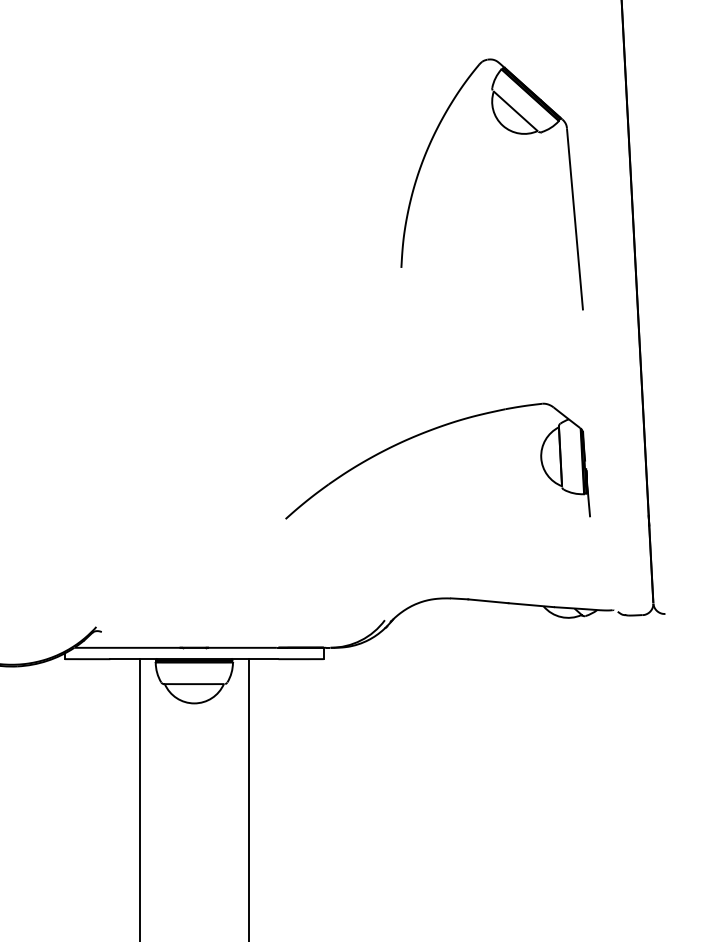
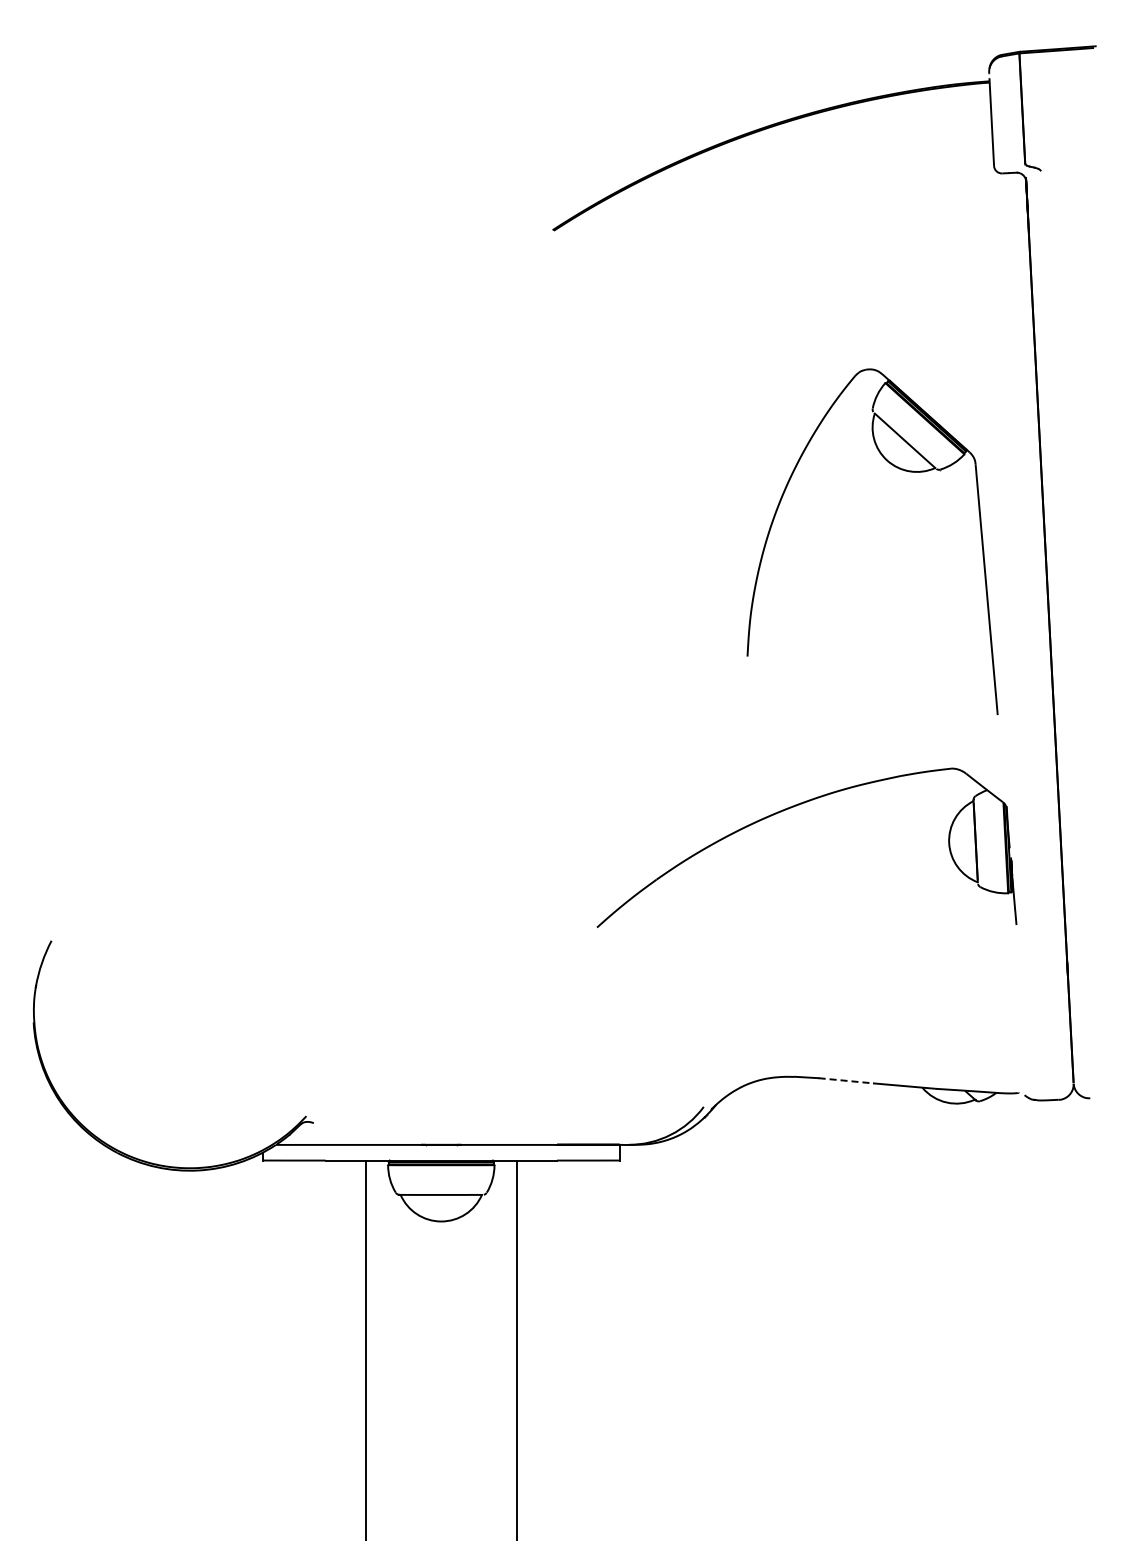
part: (513, 132) -> (901, 470), moved
part: (426, 432) -> (791, 808), moved
line: (488, 601) -> (846, 1080), solid -> dashed

